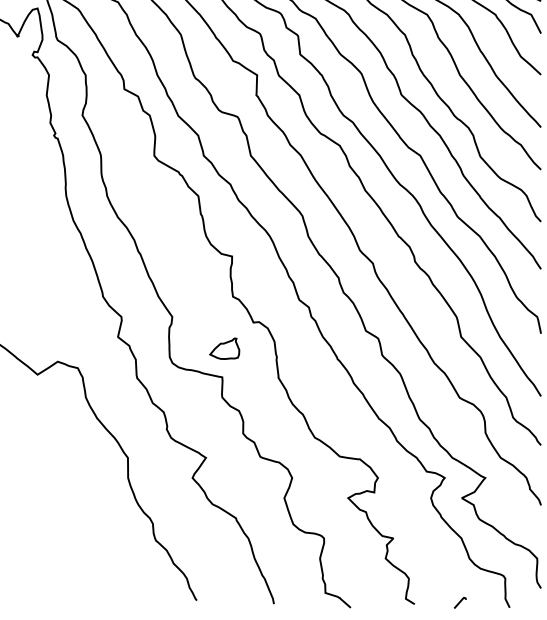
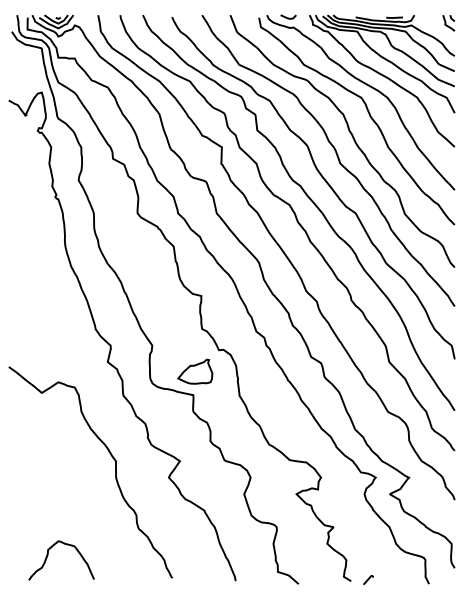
part: (224, 348) -> (195, 371), size x1.43
curve: (45, 572) -> (48, 555), added
curve: (460, 602) -> (368, 579), moved

